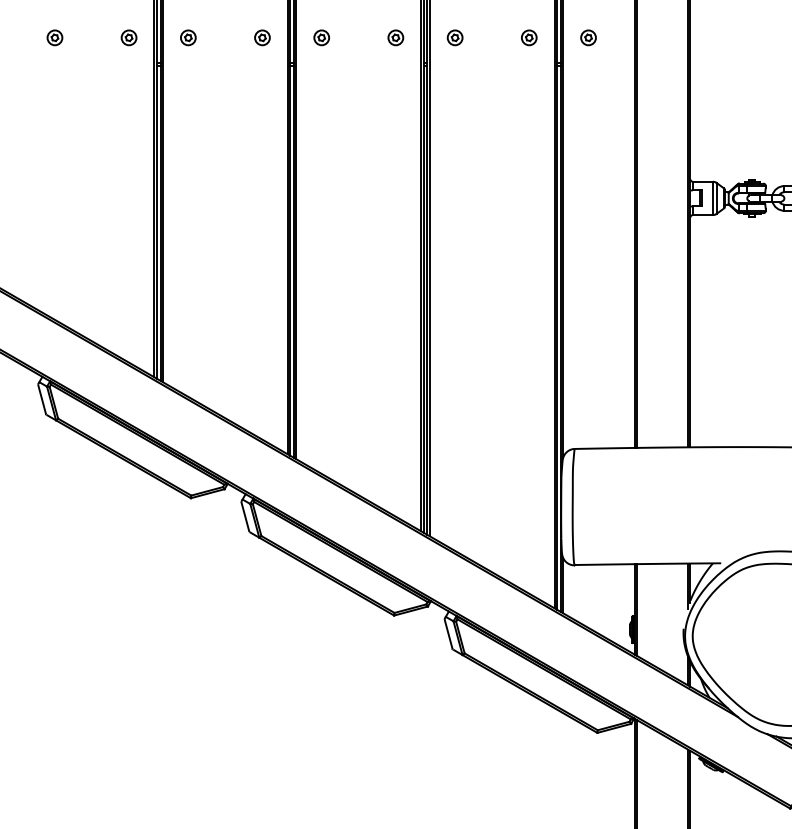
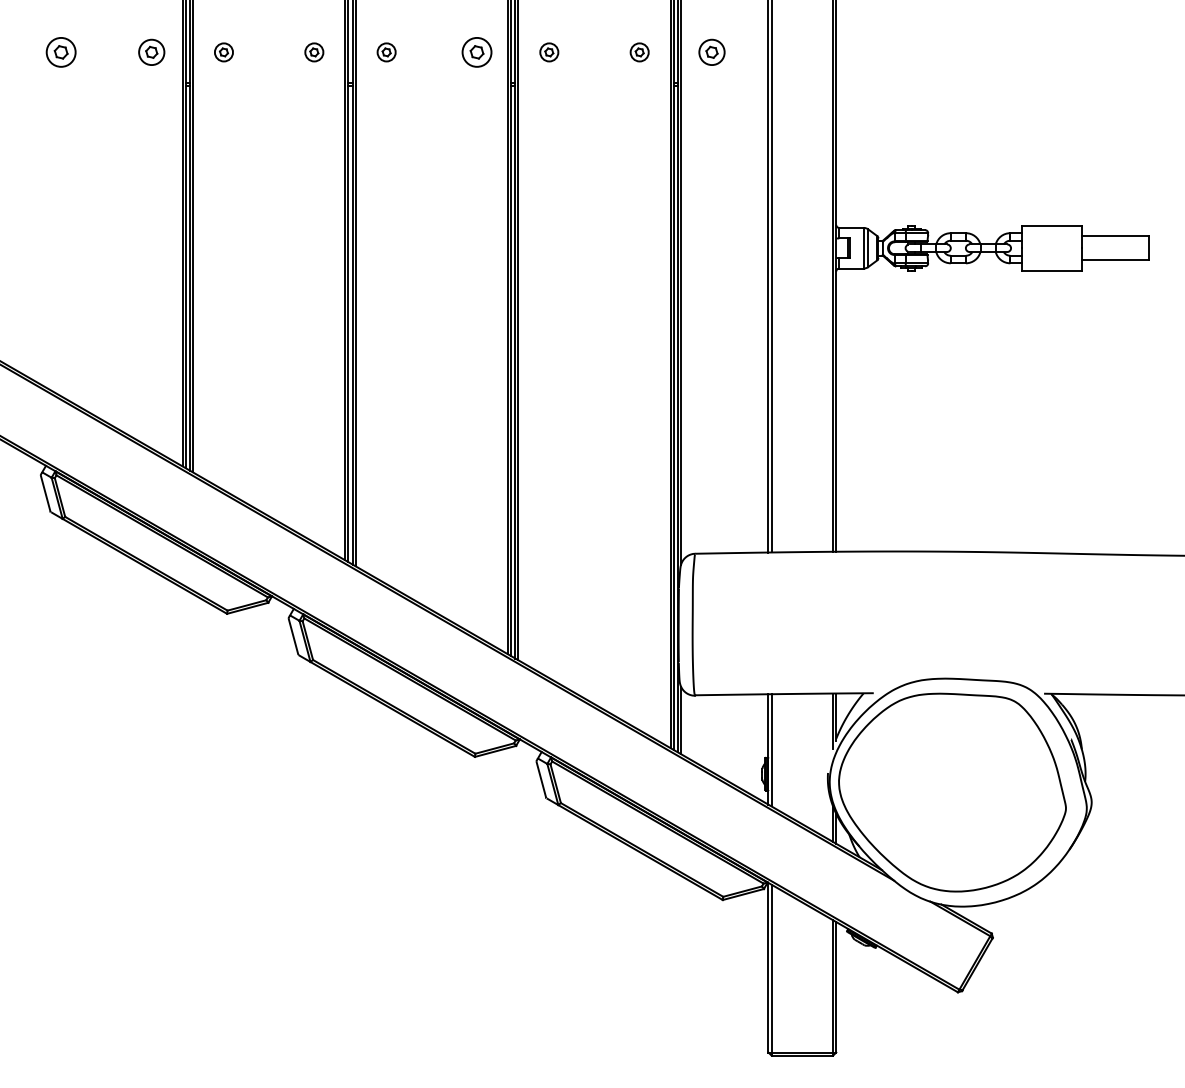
part: (55, 37) -> (61, 52), size x1.6
part: (128, 37) -> (151, 52), size x1.4
part: (395, 37) -> (476, 52), size x1.6
part: (588, 37) -> (711, 52), size x1.4

